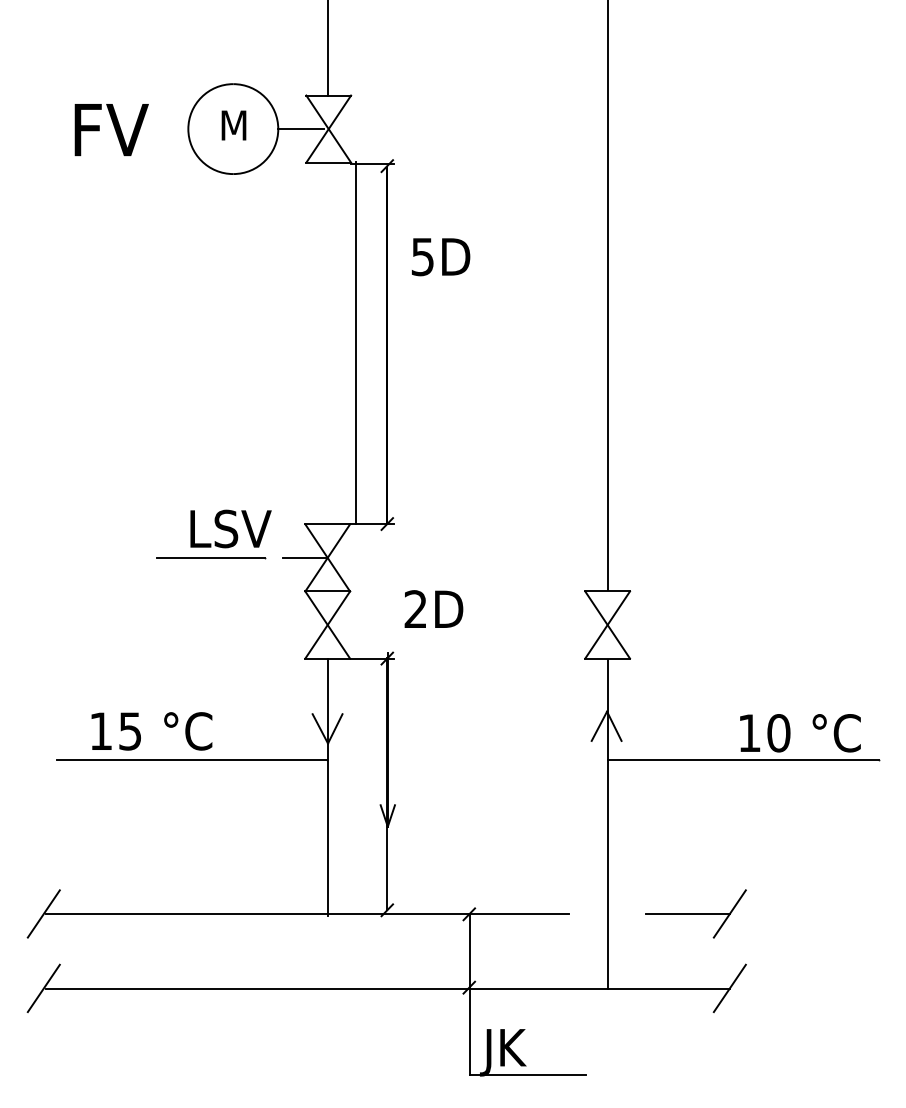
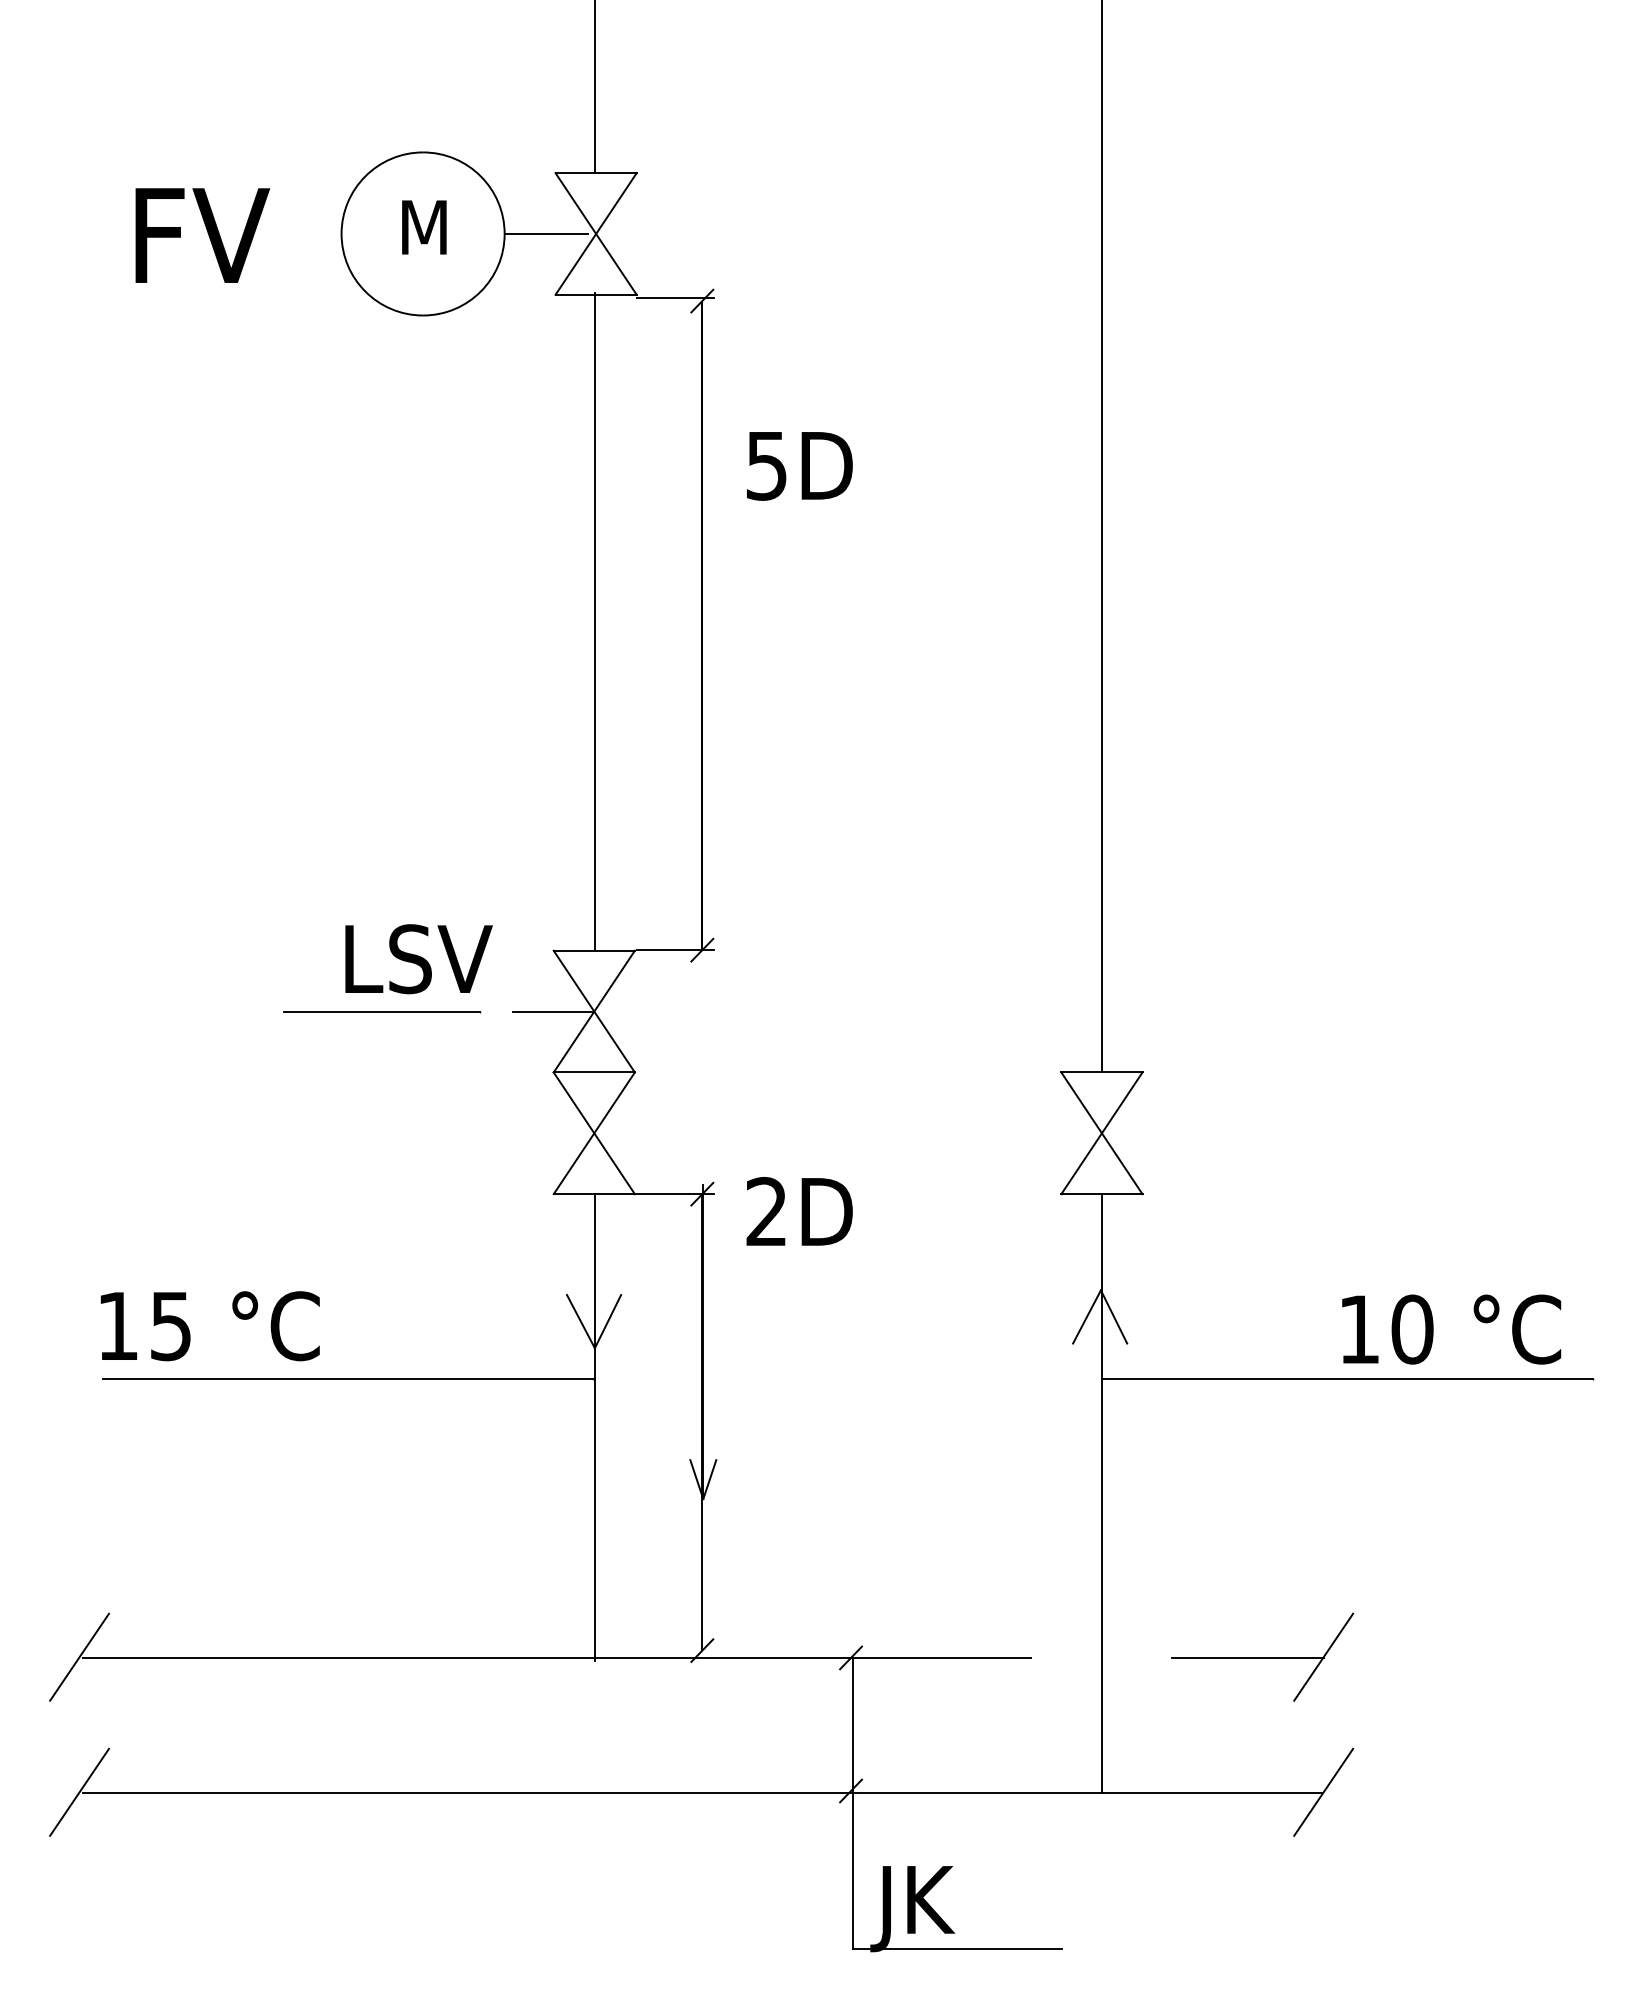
line: (356, 342) -> (595, 620), moved
text: (433, 608) -> (798, 1210), moved
text: (151, 731) -> (209, 1326), moved

